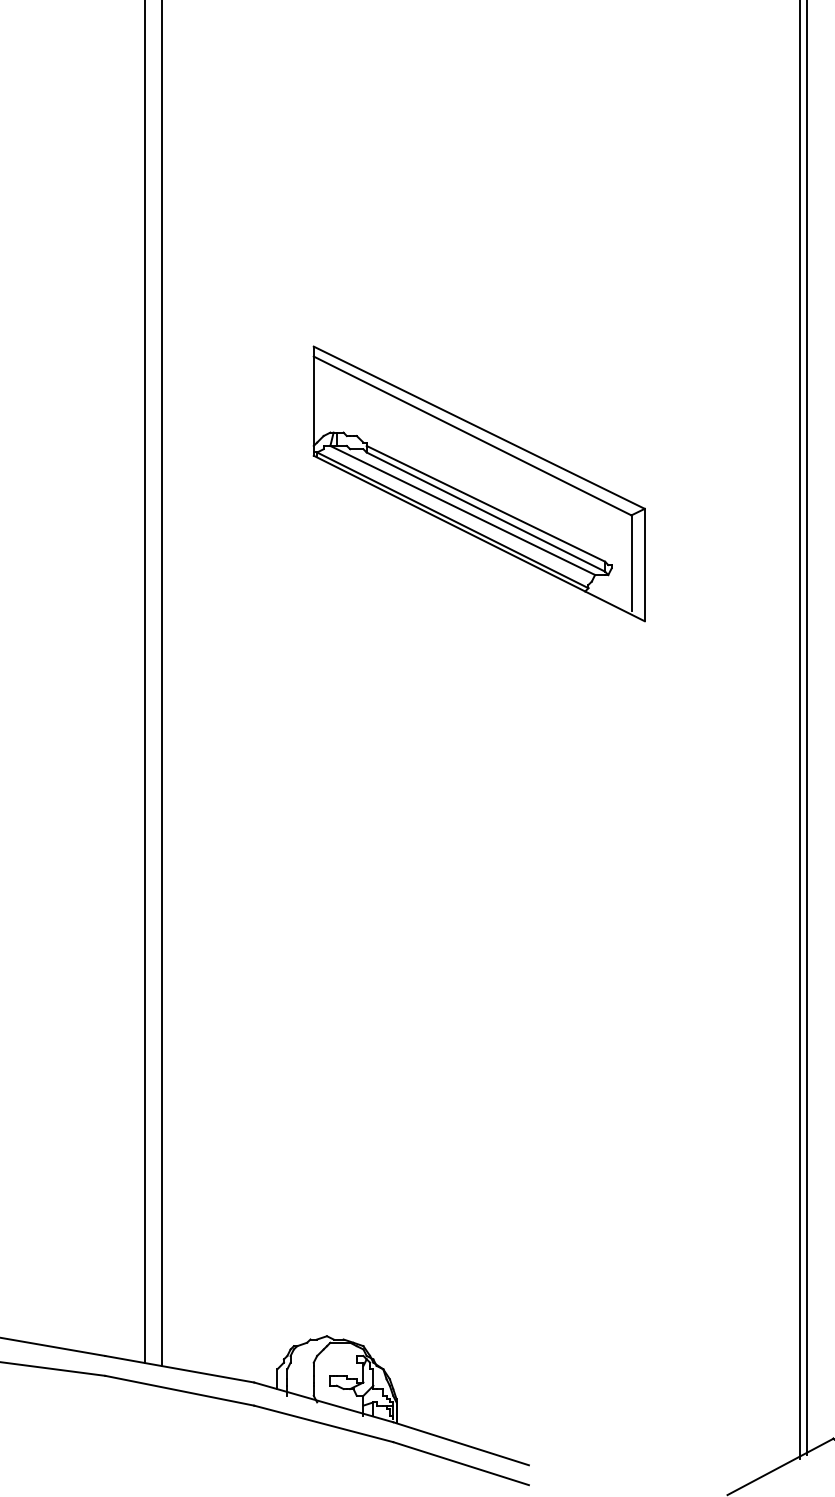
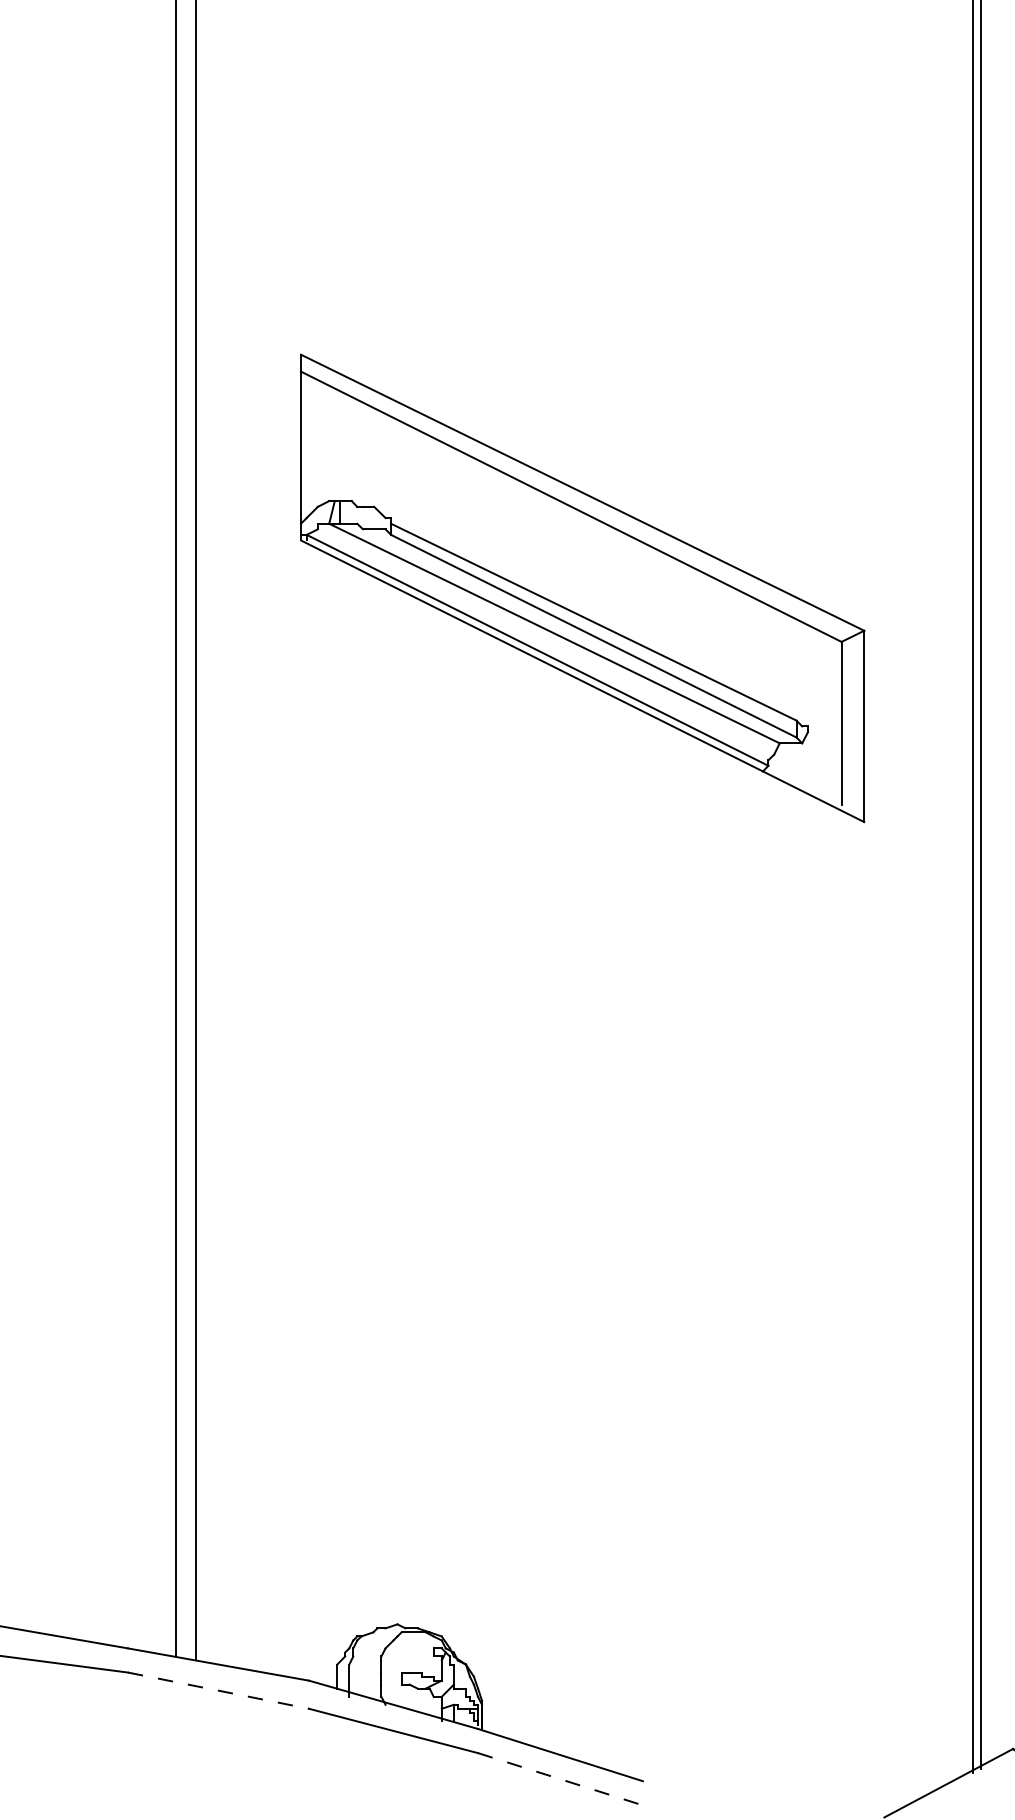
part: (479, 484) -> (582, 588), size x1.4
line: (179, 1390) -> (218, 1690), solid -> dashed
line: (461, 1463) -> (560, 1779), solid -> dashed

